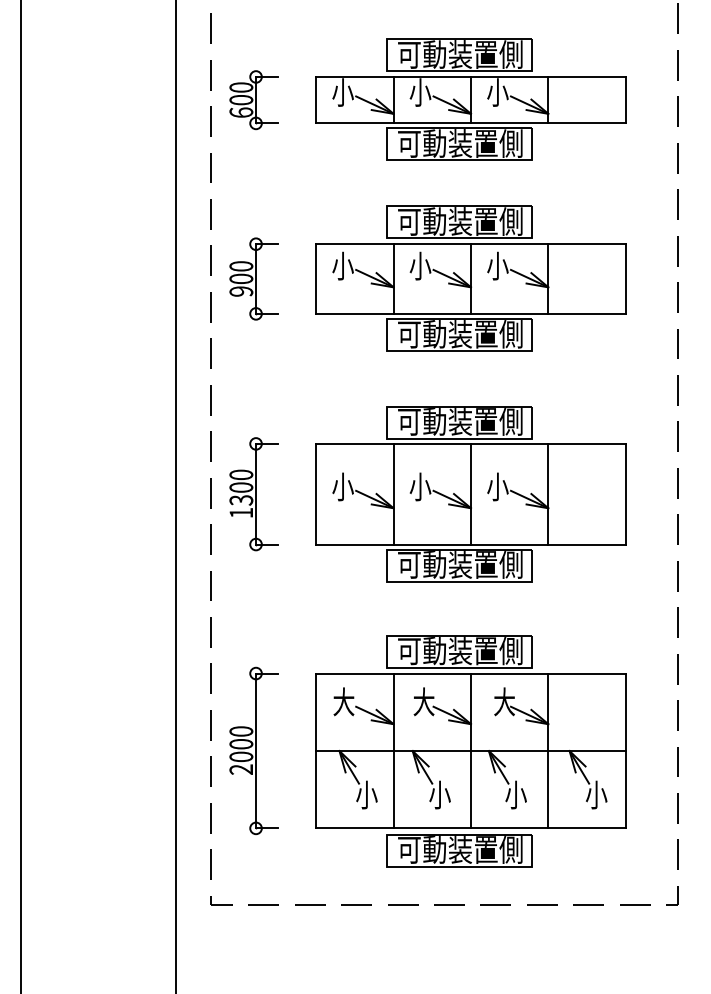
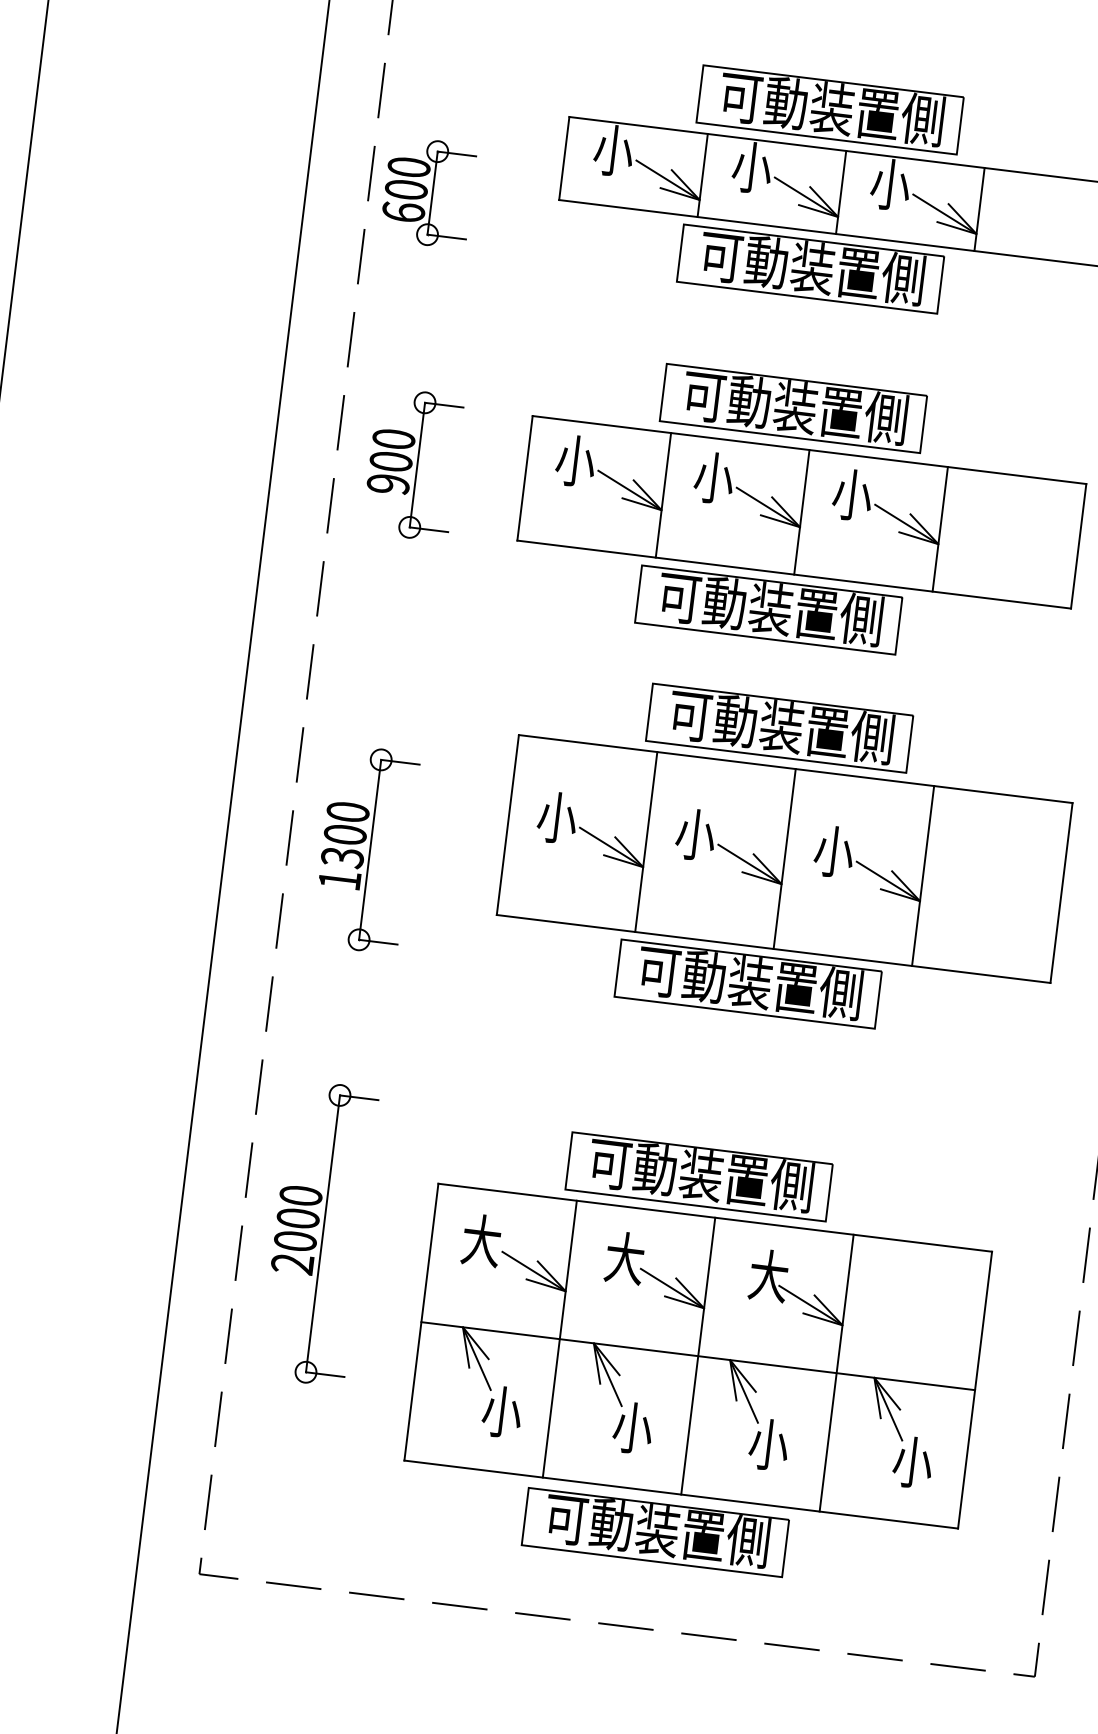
part: (253, 100) -> (428, 193), moved
part: (470, 494) -> (783, 859), moved
part: (253, 750) -> (318, 1232), moved

